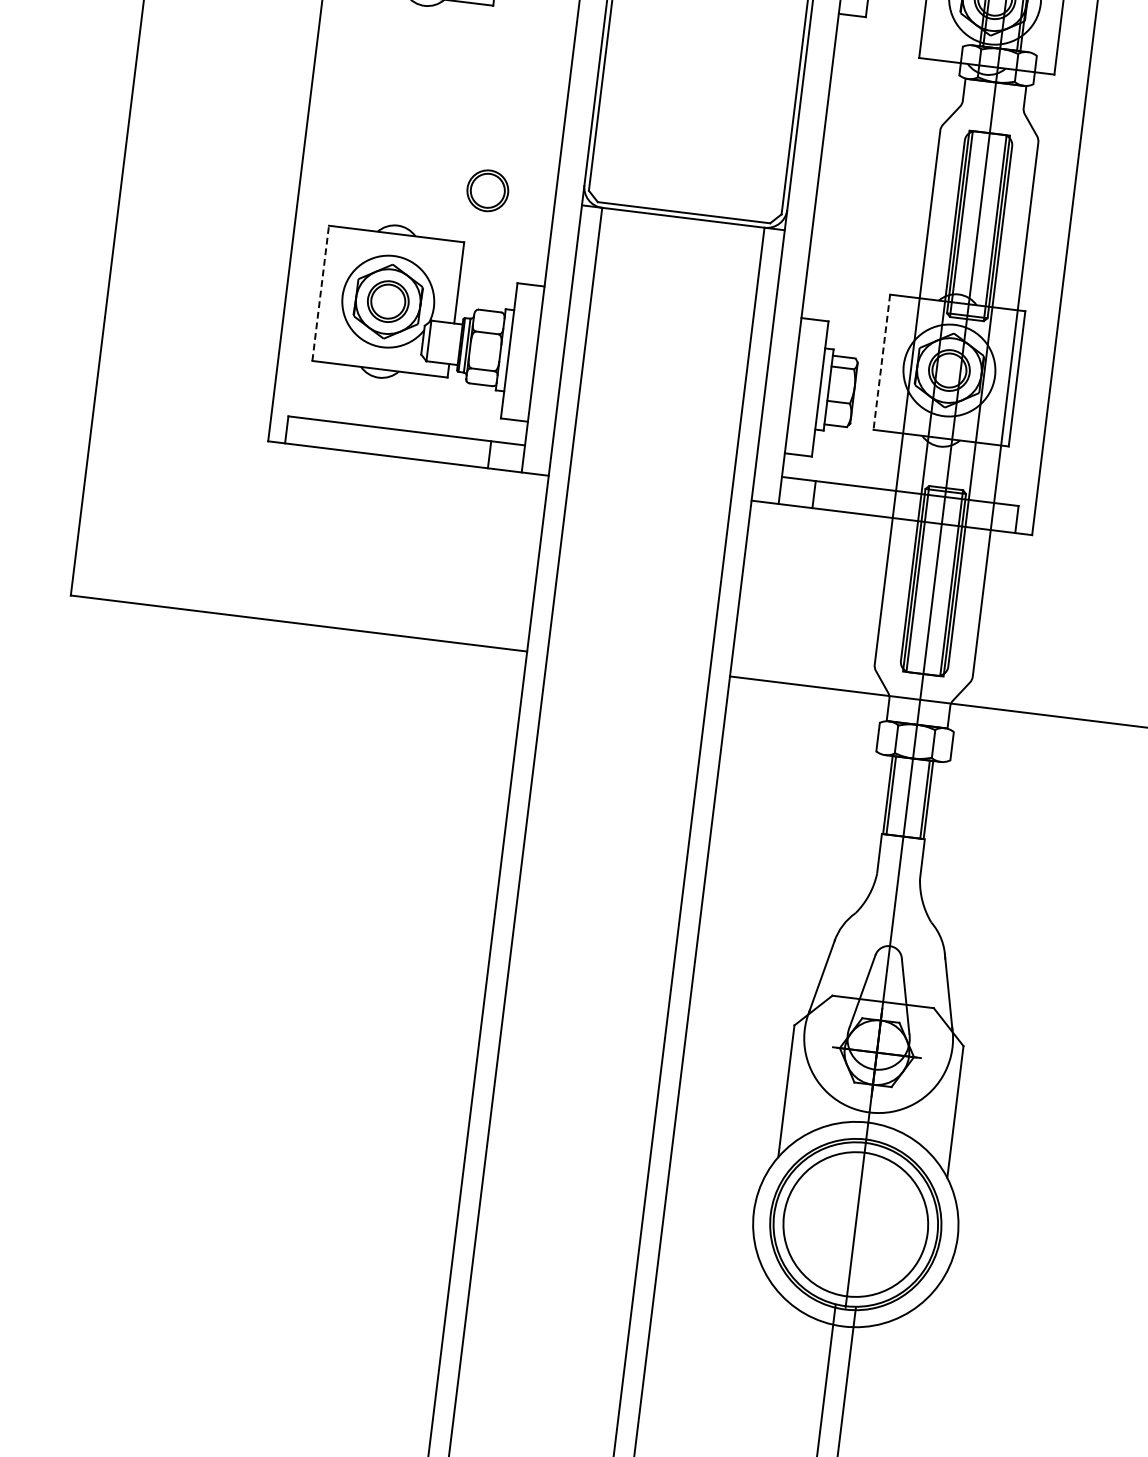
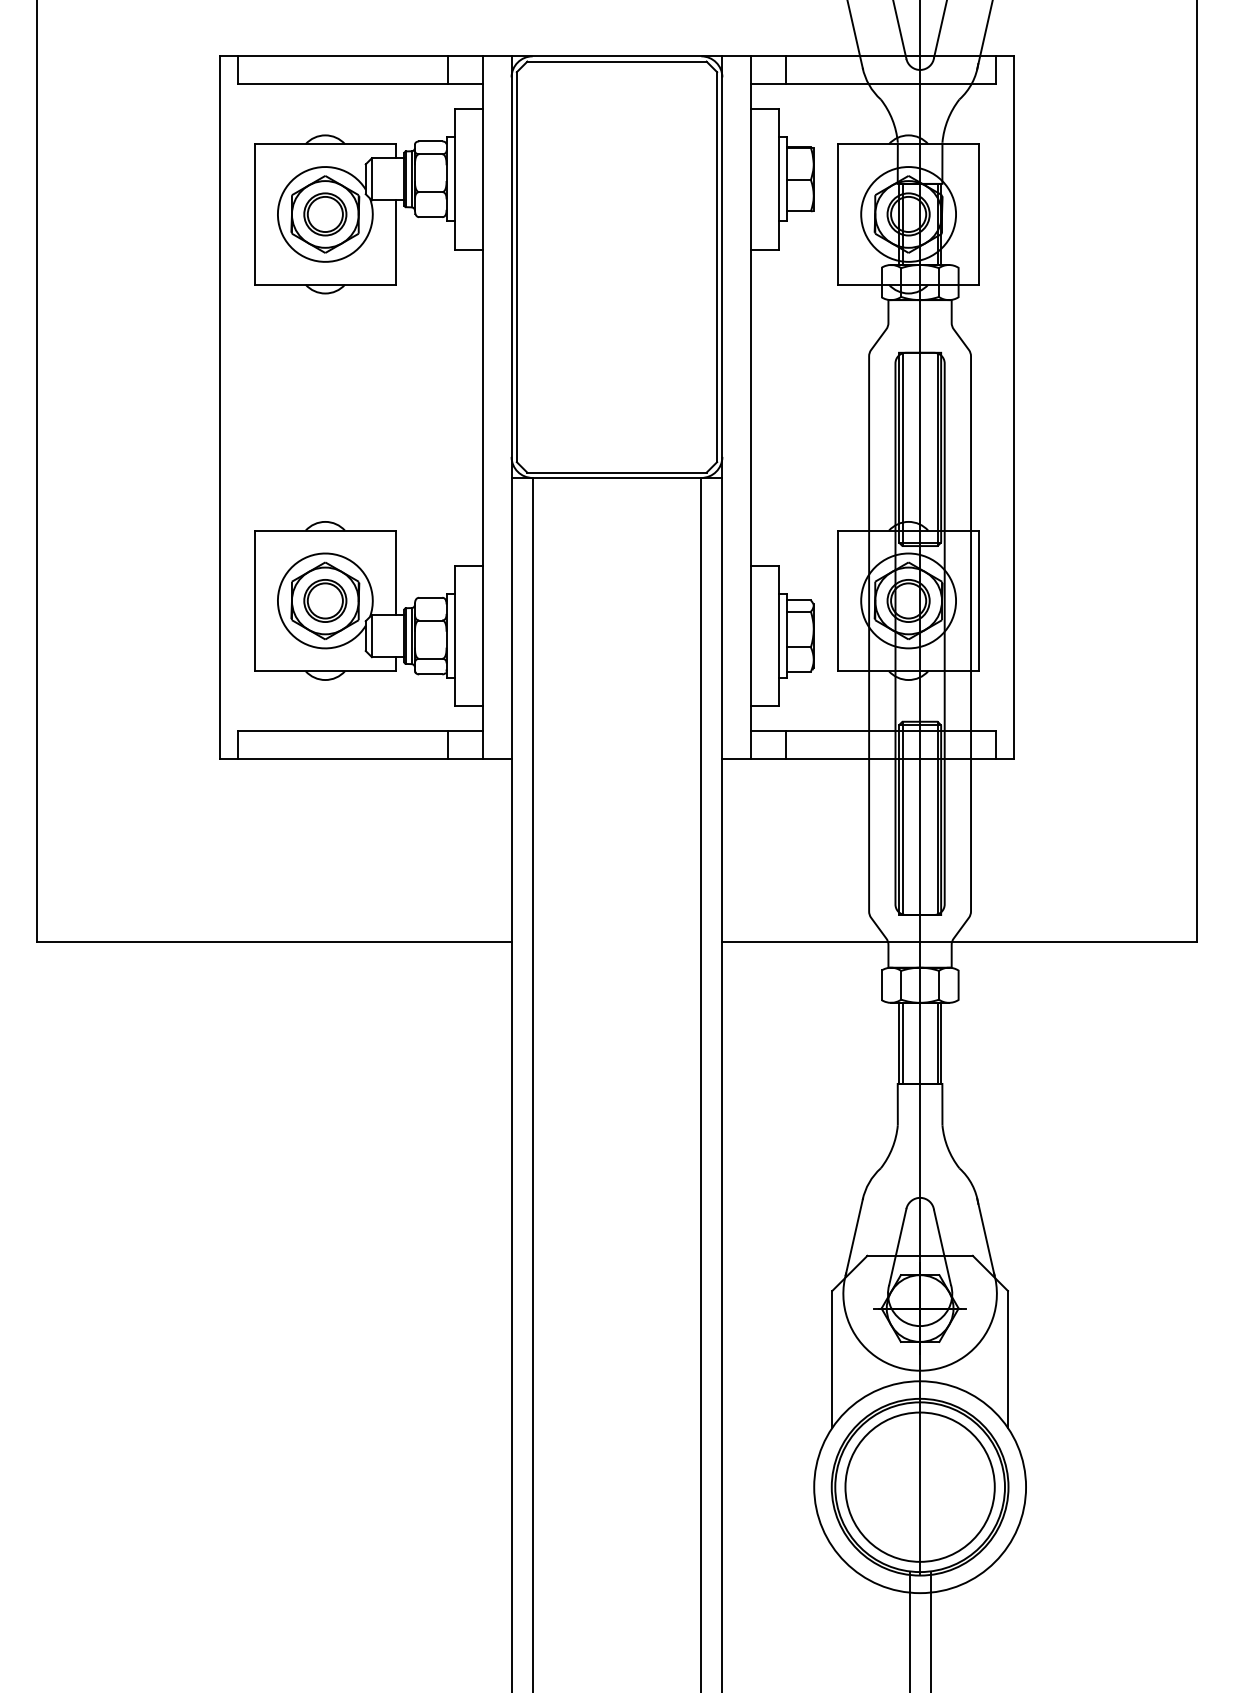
part: (488, 190) -> (413, 474), removed
line: (321, 292) -> (255, 600), dashed -> solid
line: (881, 362) -> (838, 601), dashed -> solid

